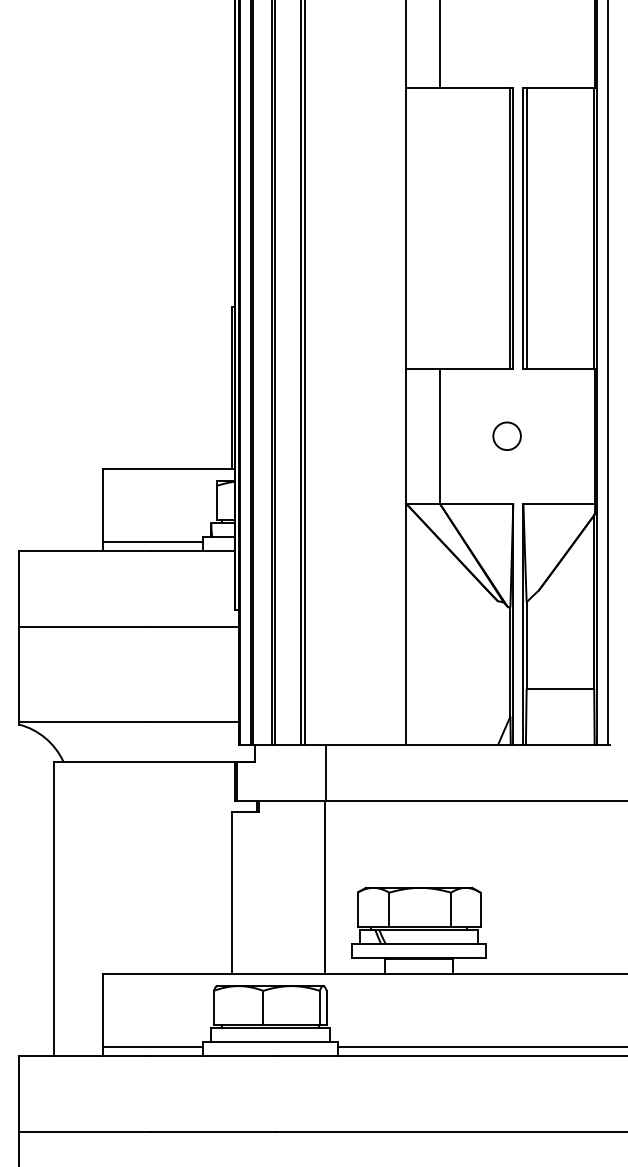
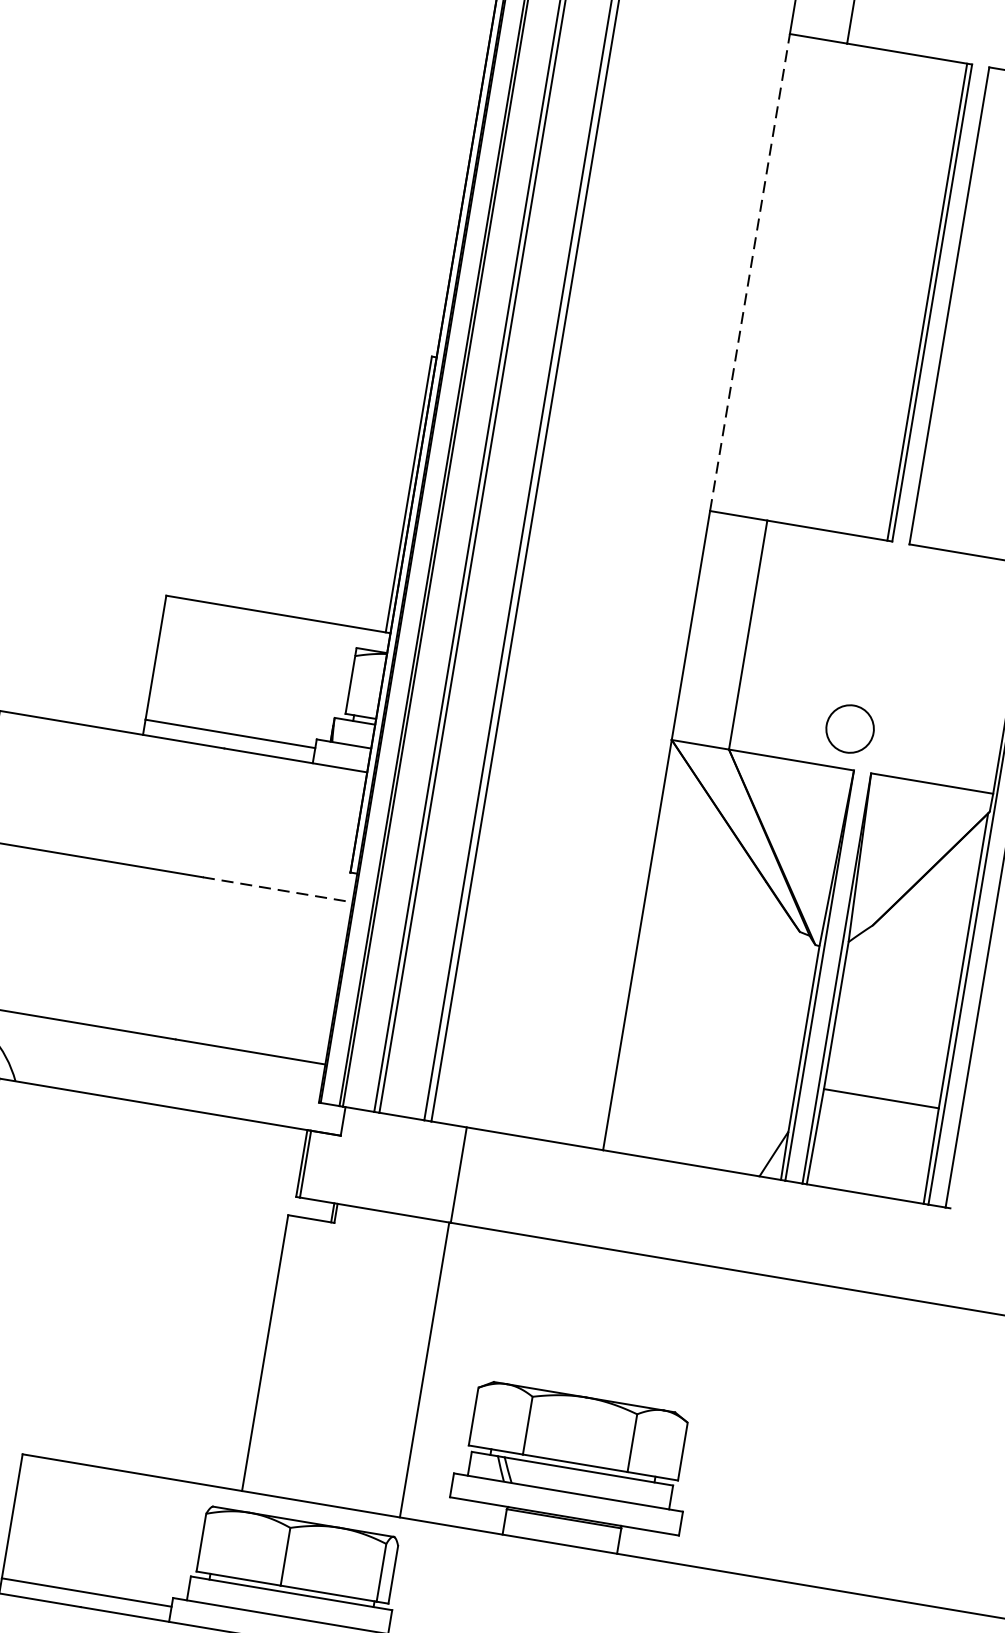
line: (406, 228) -> (750, 272), solid -> dashed
line: (526, 228) -> (954, 306), removed
circle: (506, 435) -> (849, 727), moved
line: (195, 627) -> (278, 890), solid -> dashed

